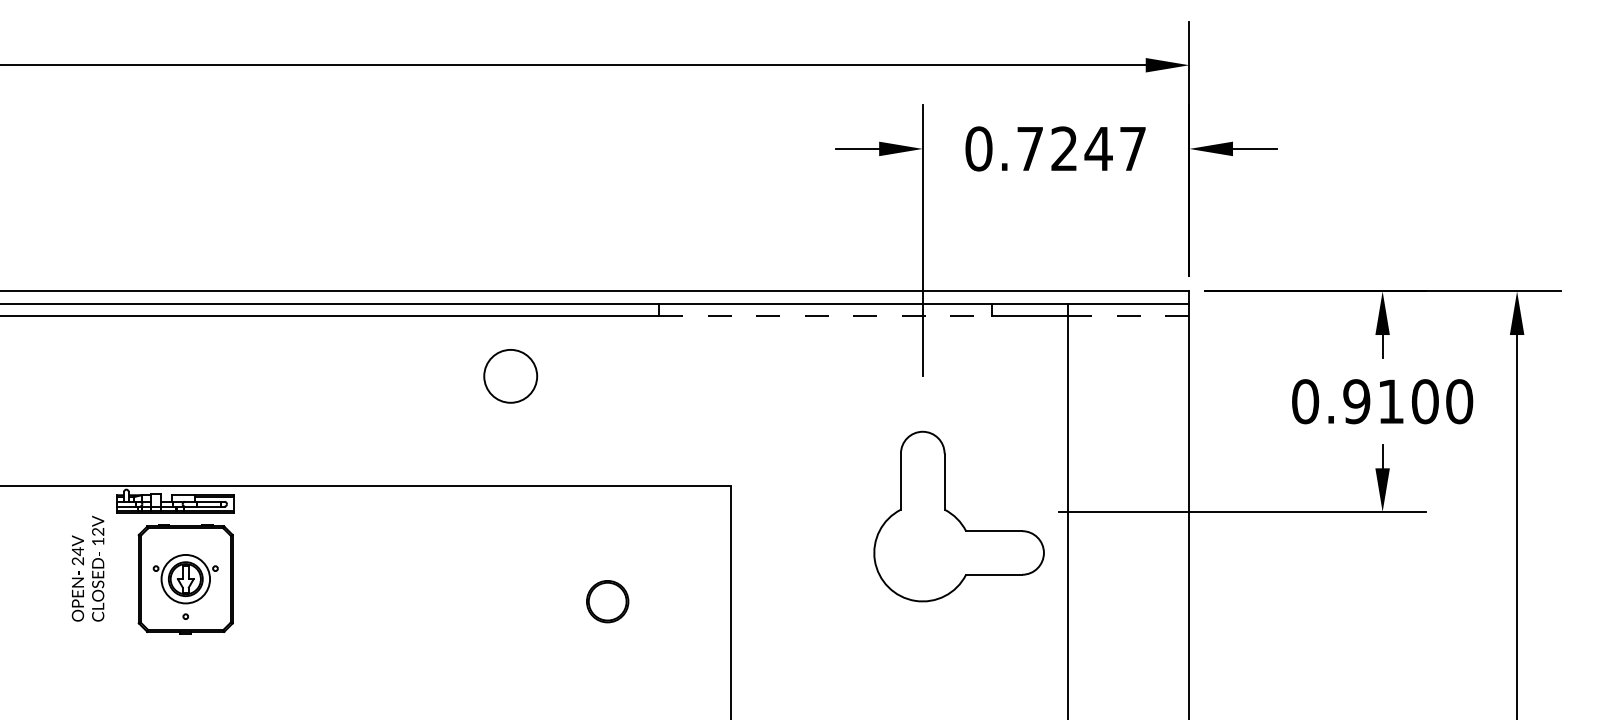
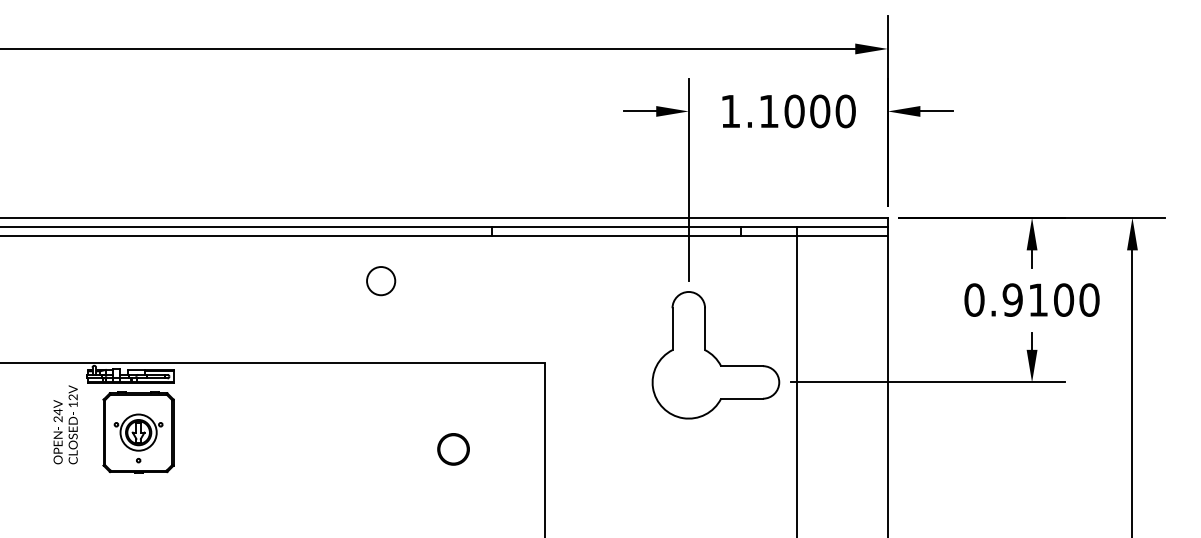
text: (1055, 148) -> (787, 111), 0.7247 -> 1.1000
line: (825, 315) -> (616, 235), dashed -> solid
line: (1128, 315) -> (842, 235), dashed -> solid
circle: (510, 375) -> (381, 280), size x0.71
part: (958, 516) -> (715, 355), moved

